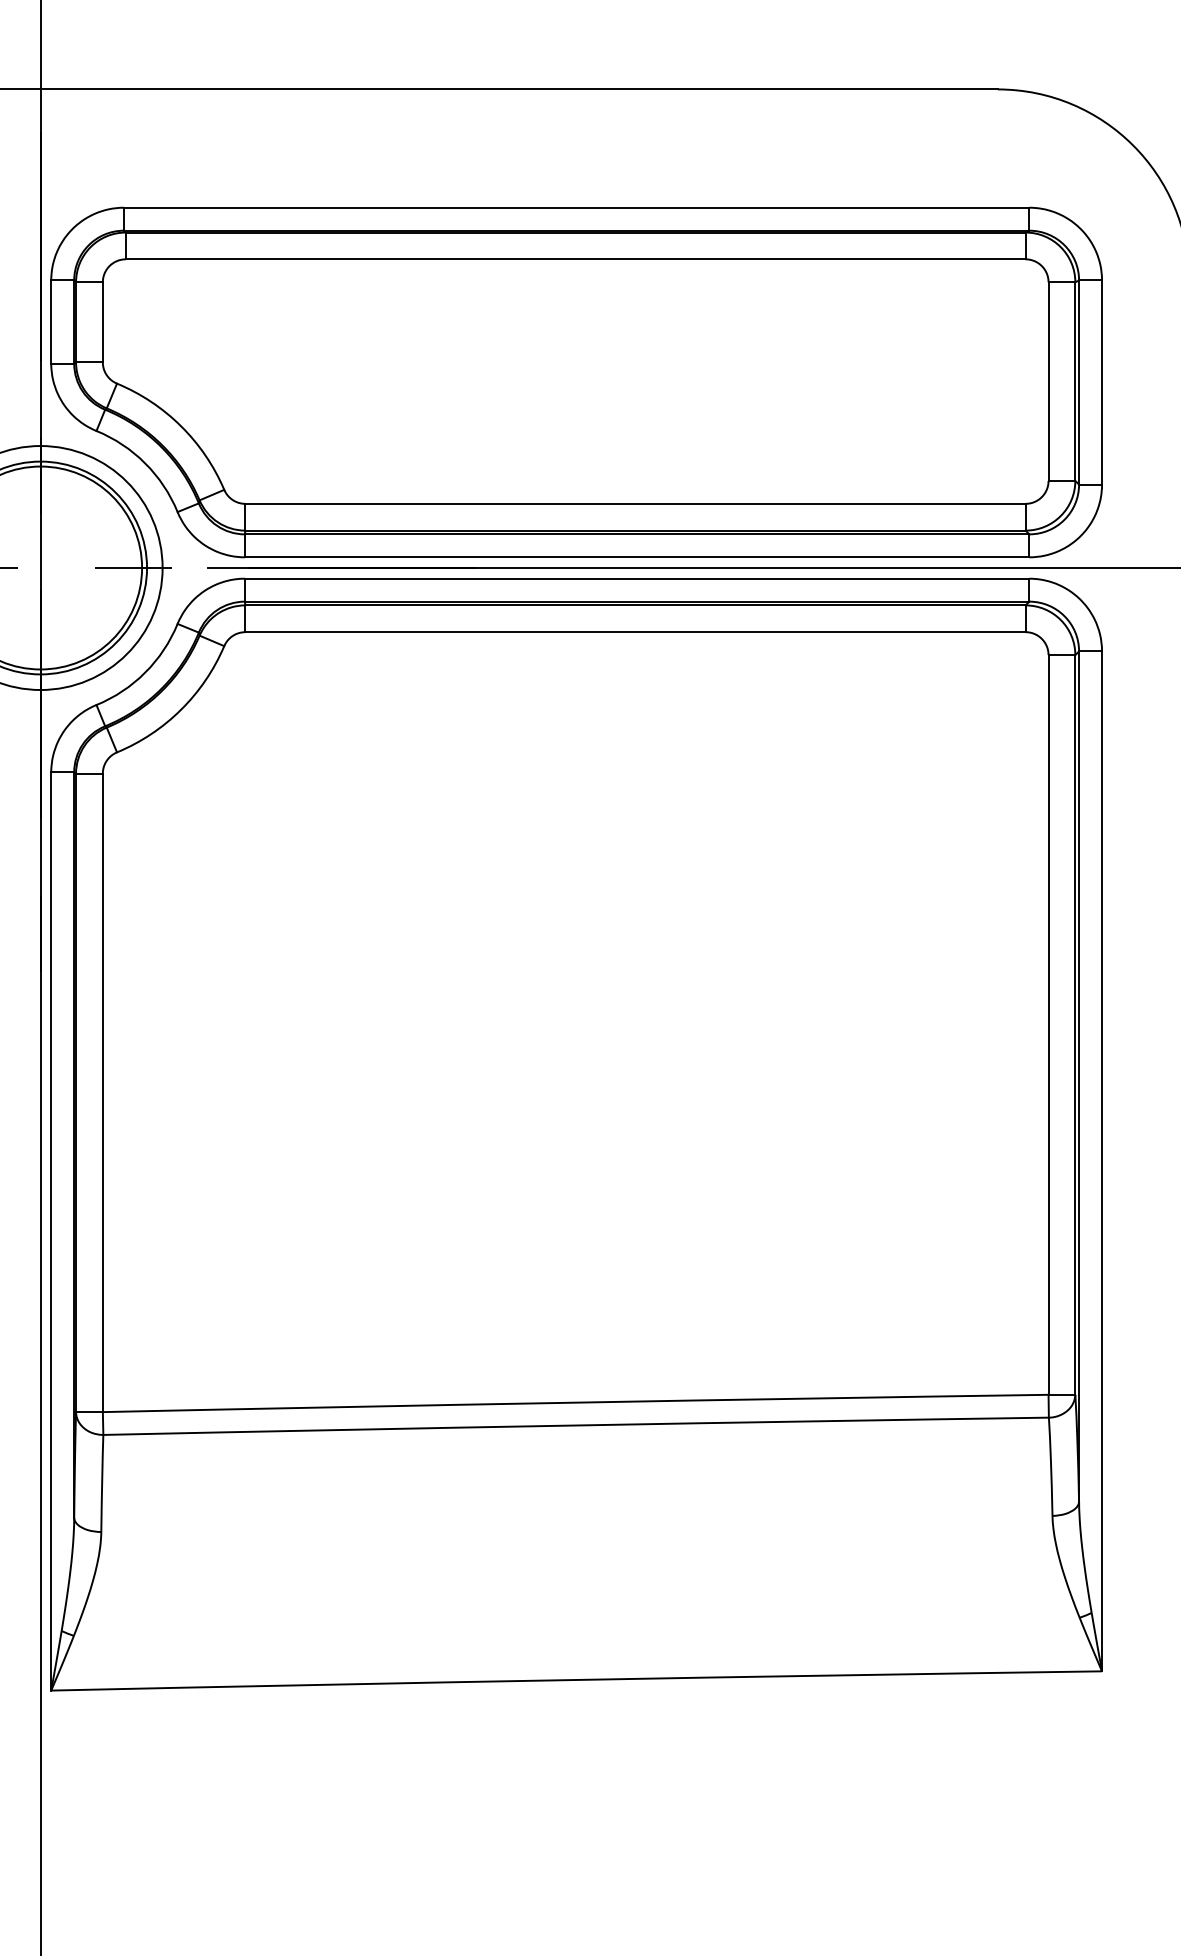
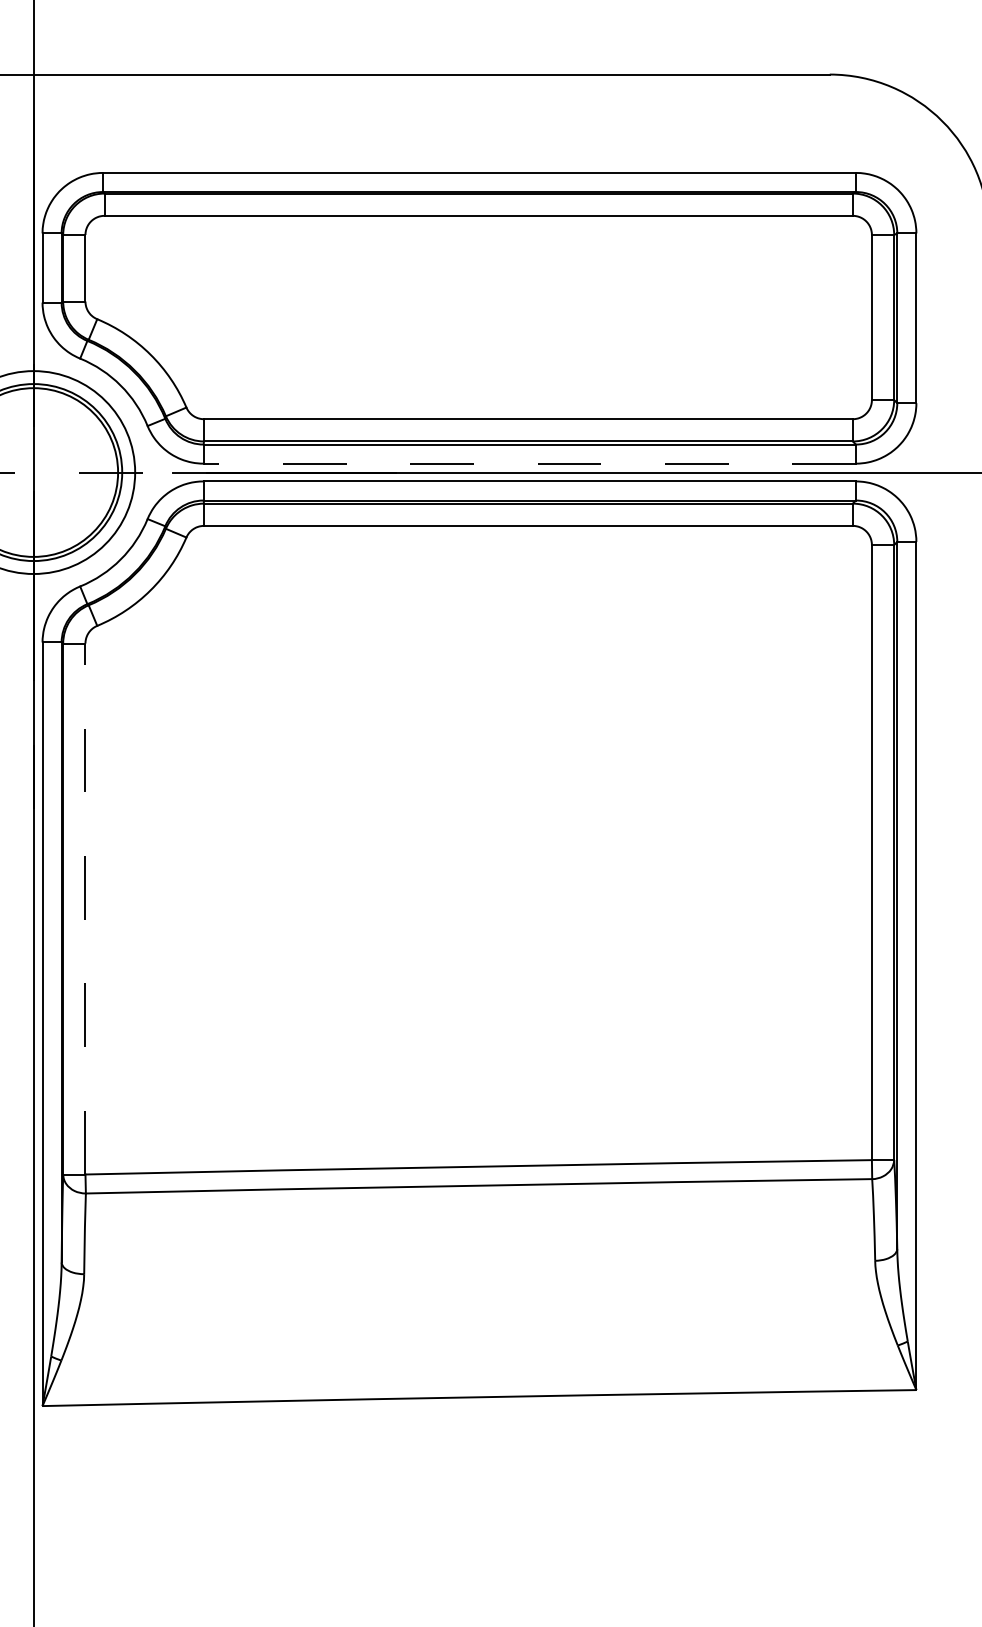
line: (636, 557) -> (529, 463), solid -> dashed
line: (102, 1092) -> (85, 908), solid -> dashed

